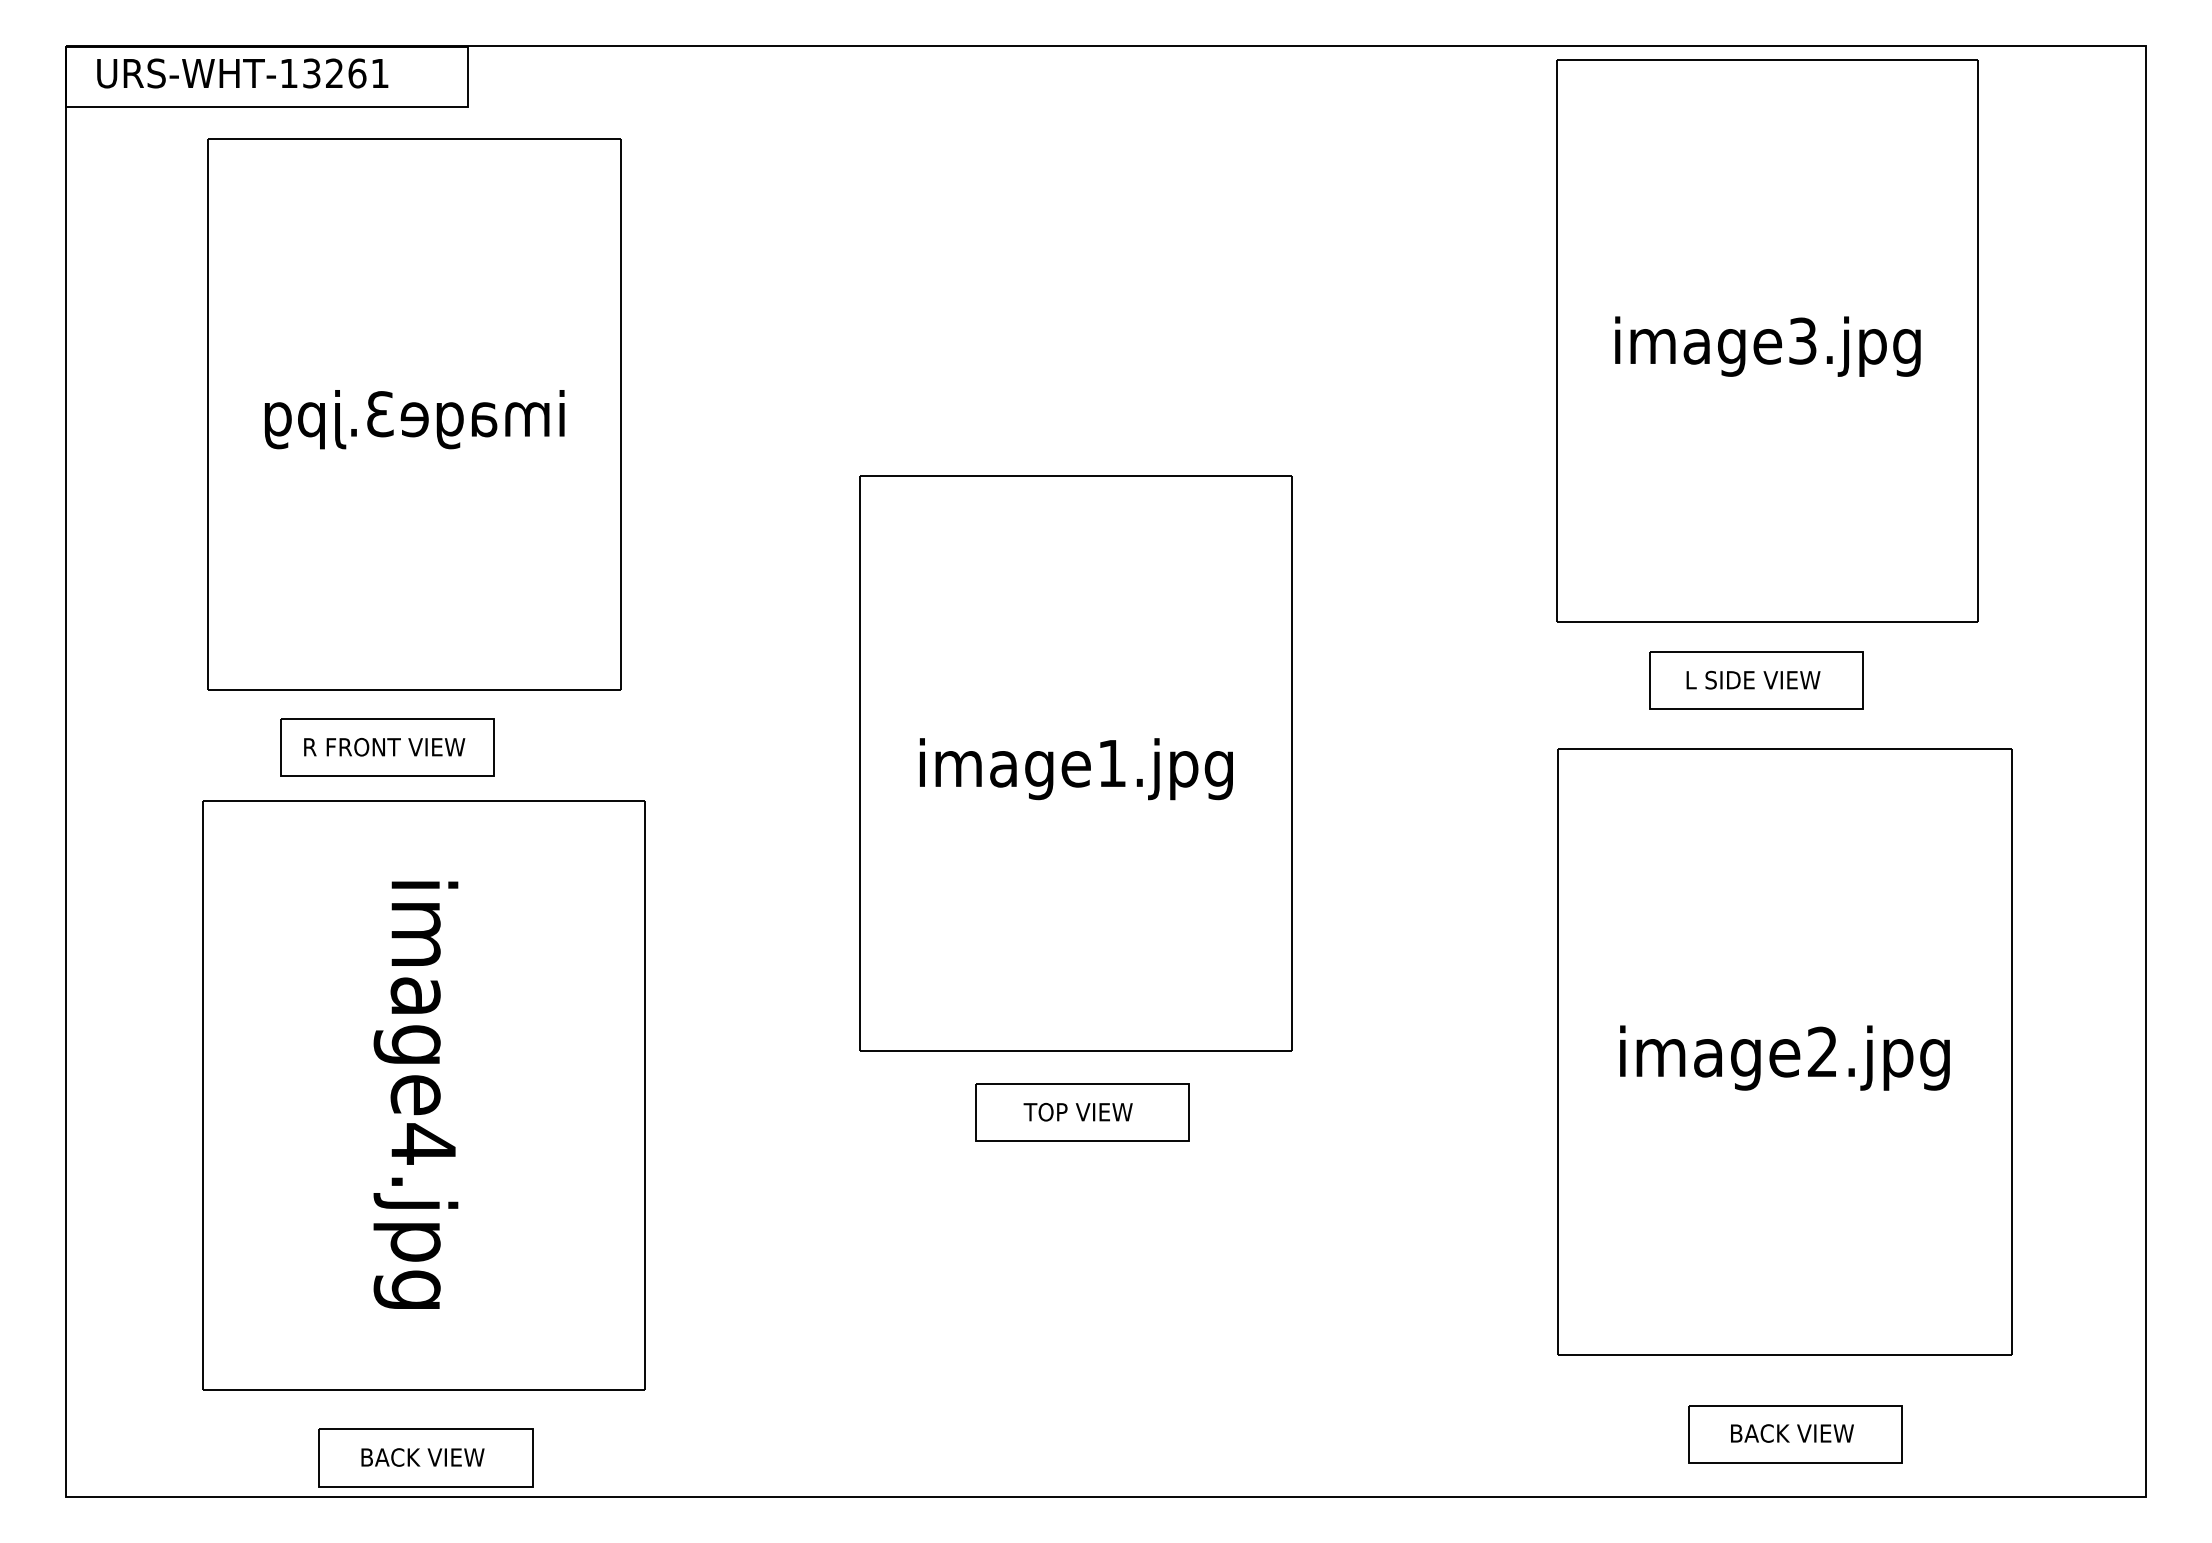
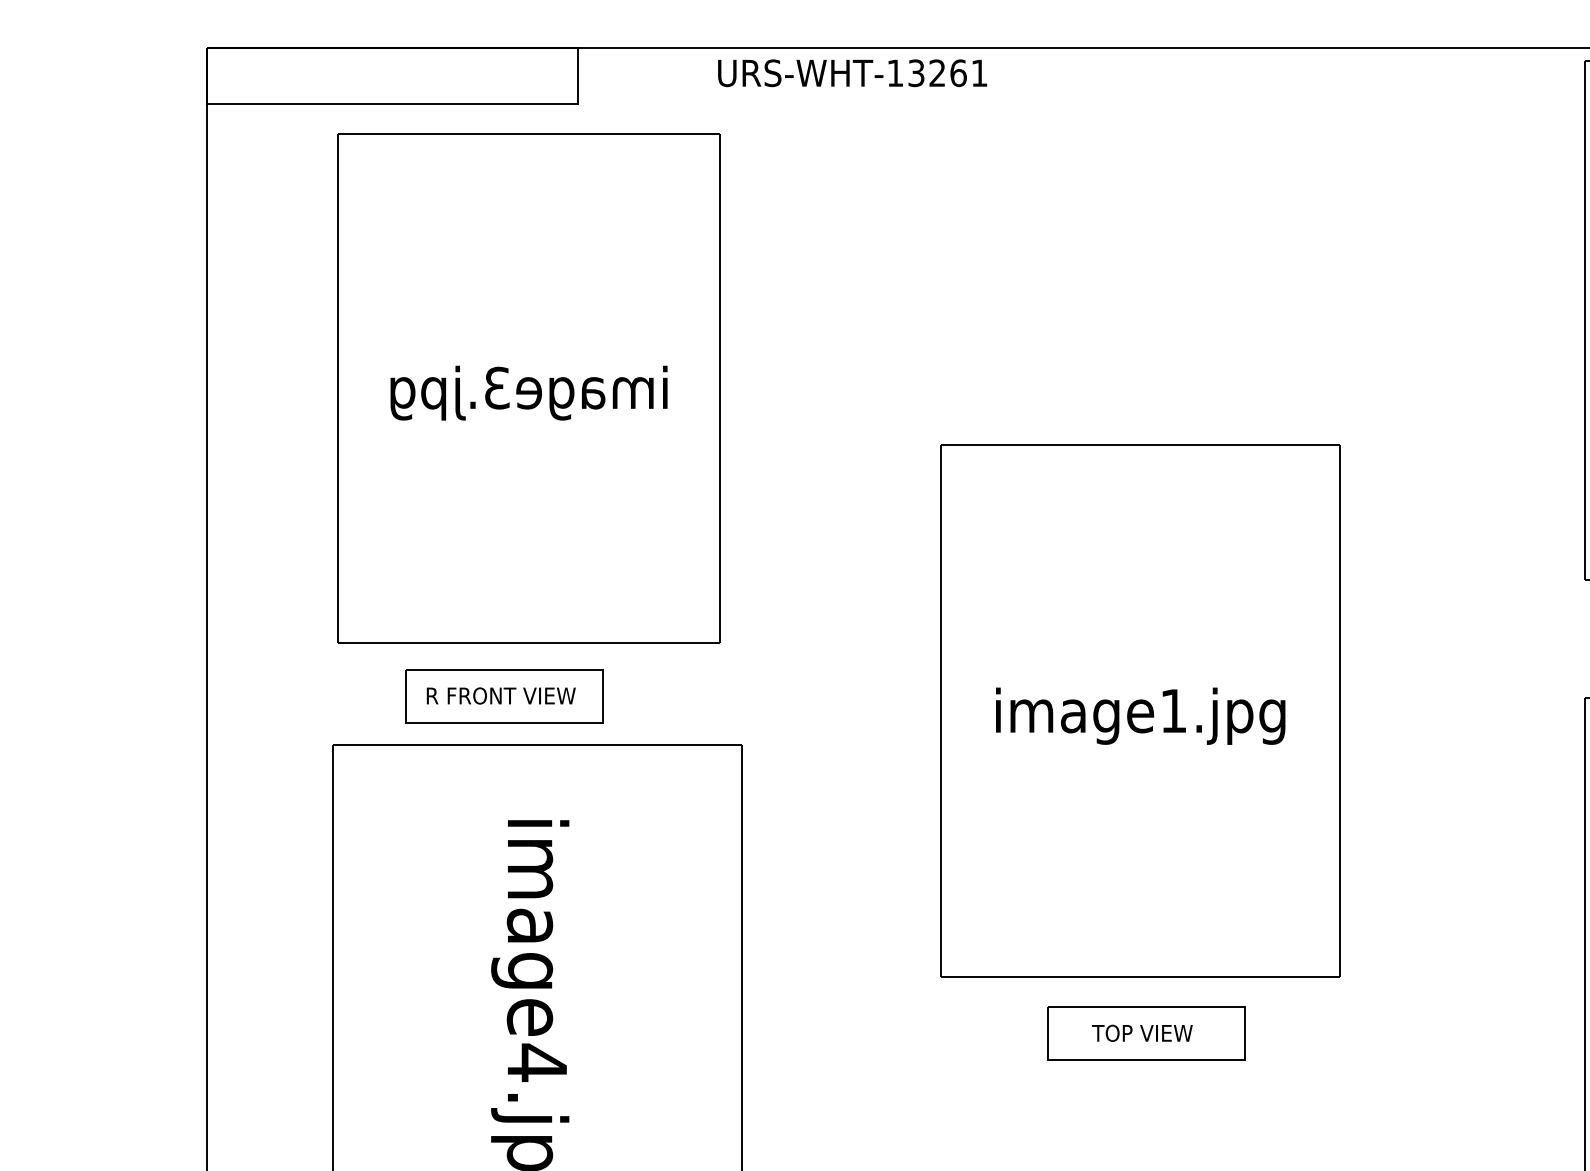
text: (242, 73) -> (852, 73), moved

